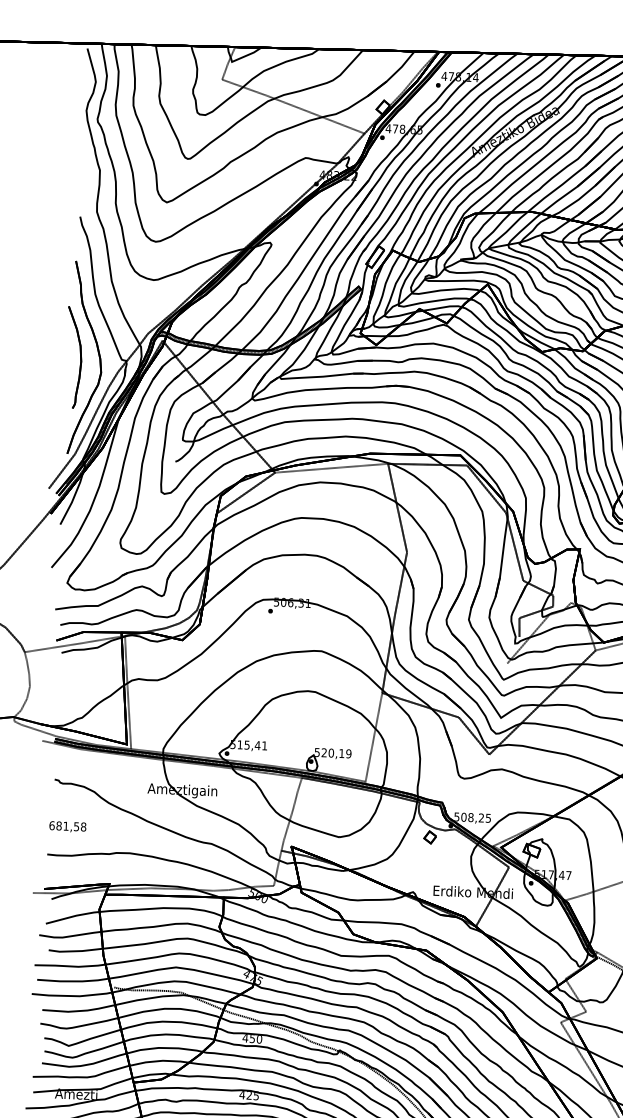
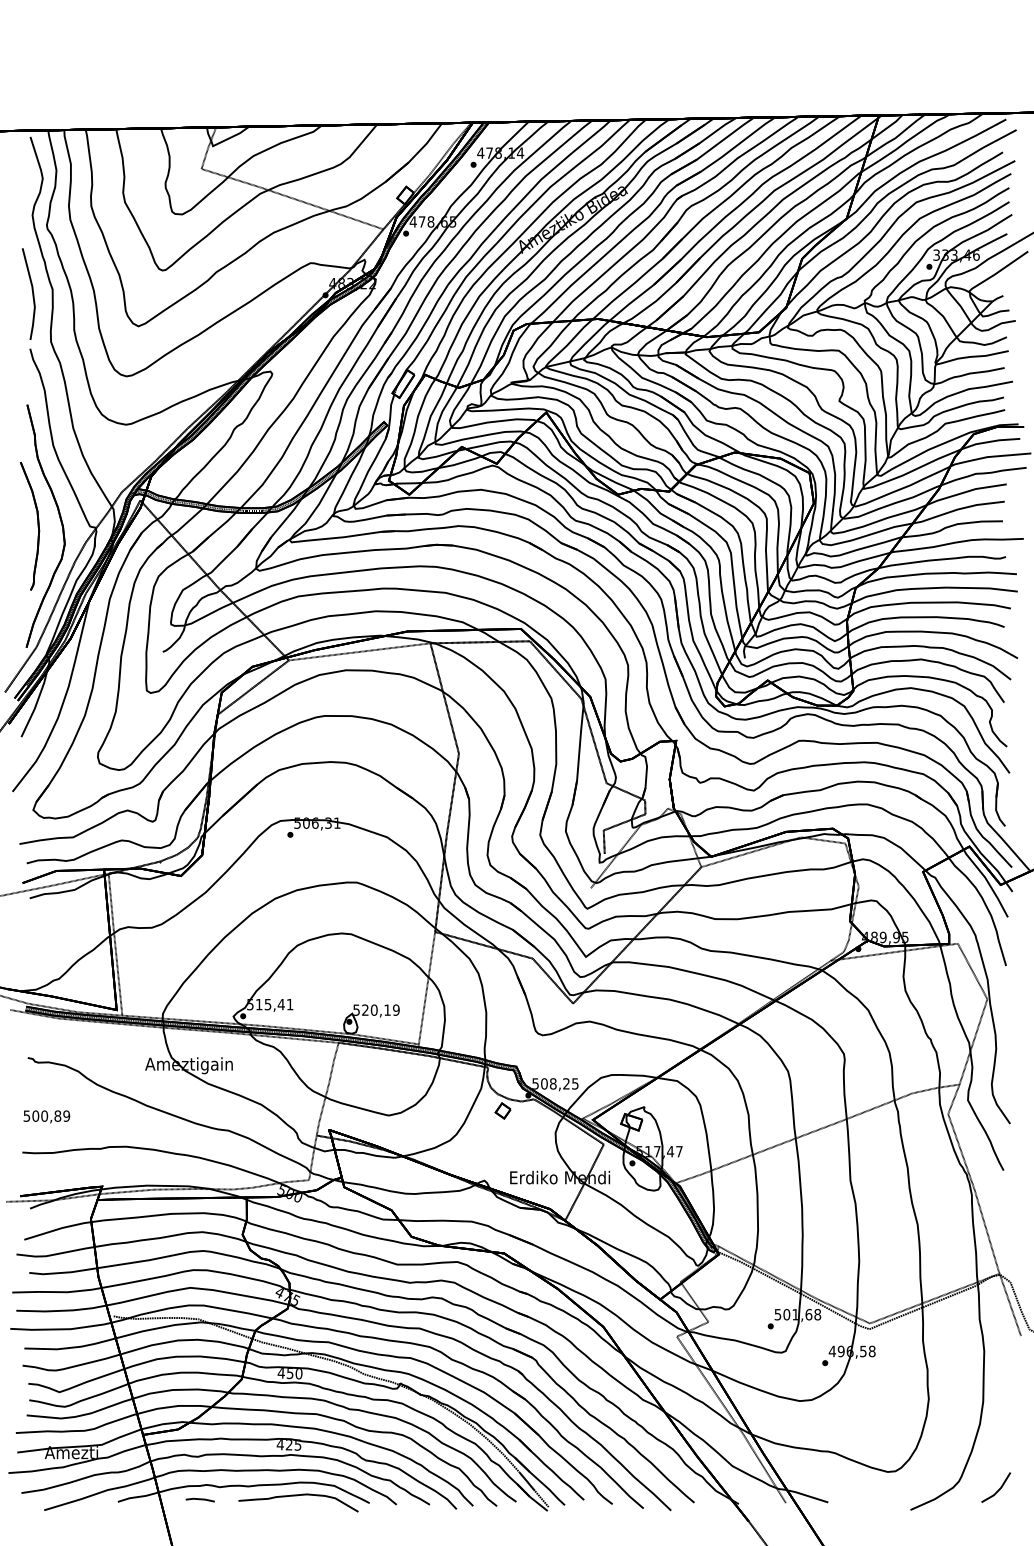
line: (83, 172) -> (32, 293), added
text: (67, 825) -> (46, 1115), 681,58 -> 500,89

